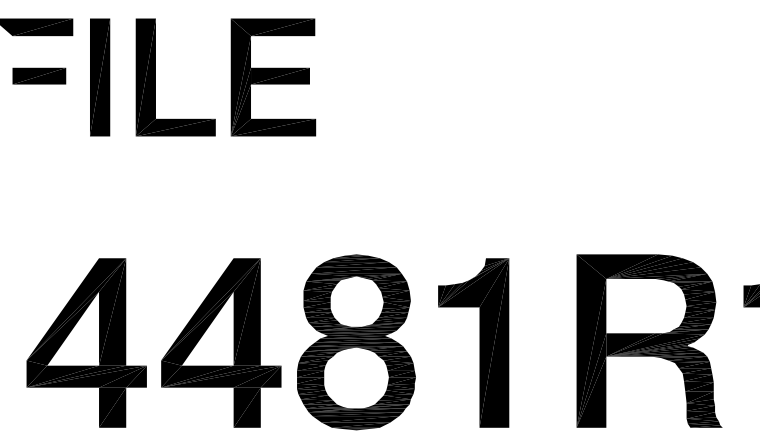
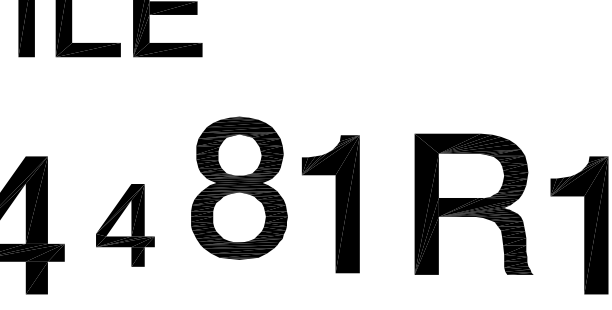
part: (649, 340) -> (473, 203), moved
part: (221, 342) -> (125, 224), size x0.6
part: (356, 342) -> (239, 188), moved
part: (473, 342) -> (330, 203), moved

